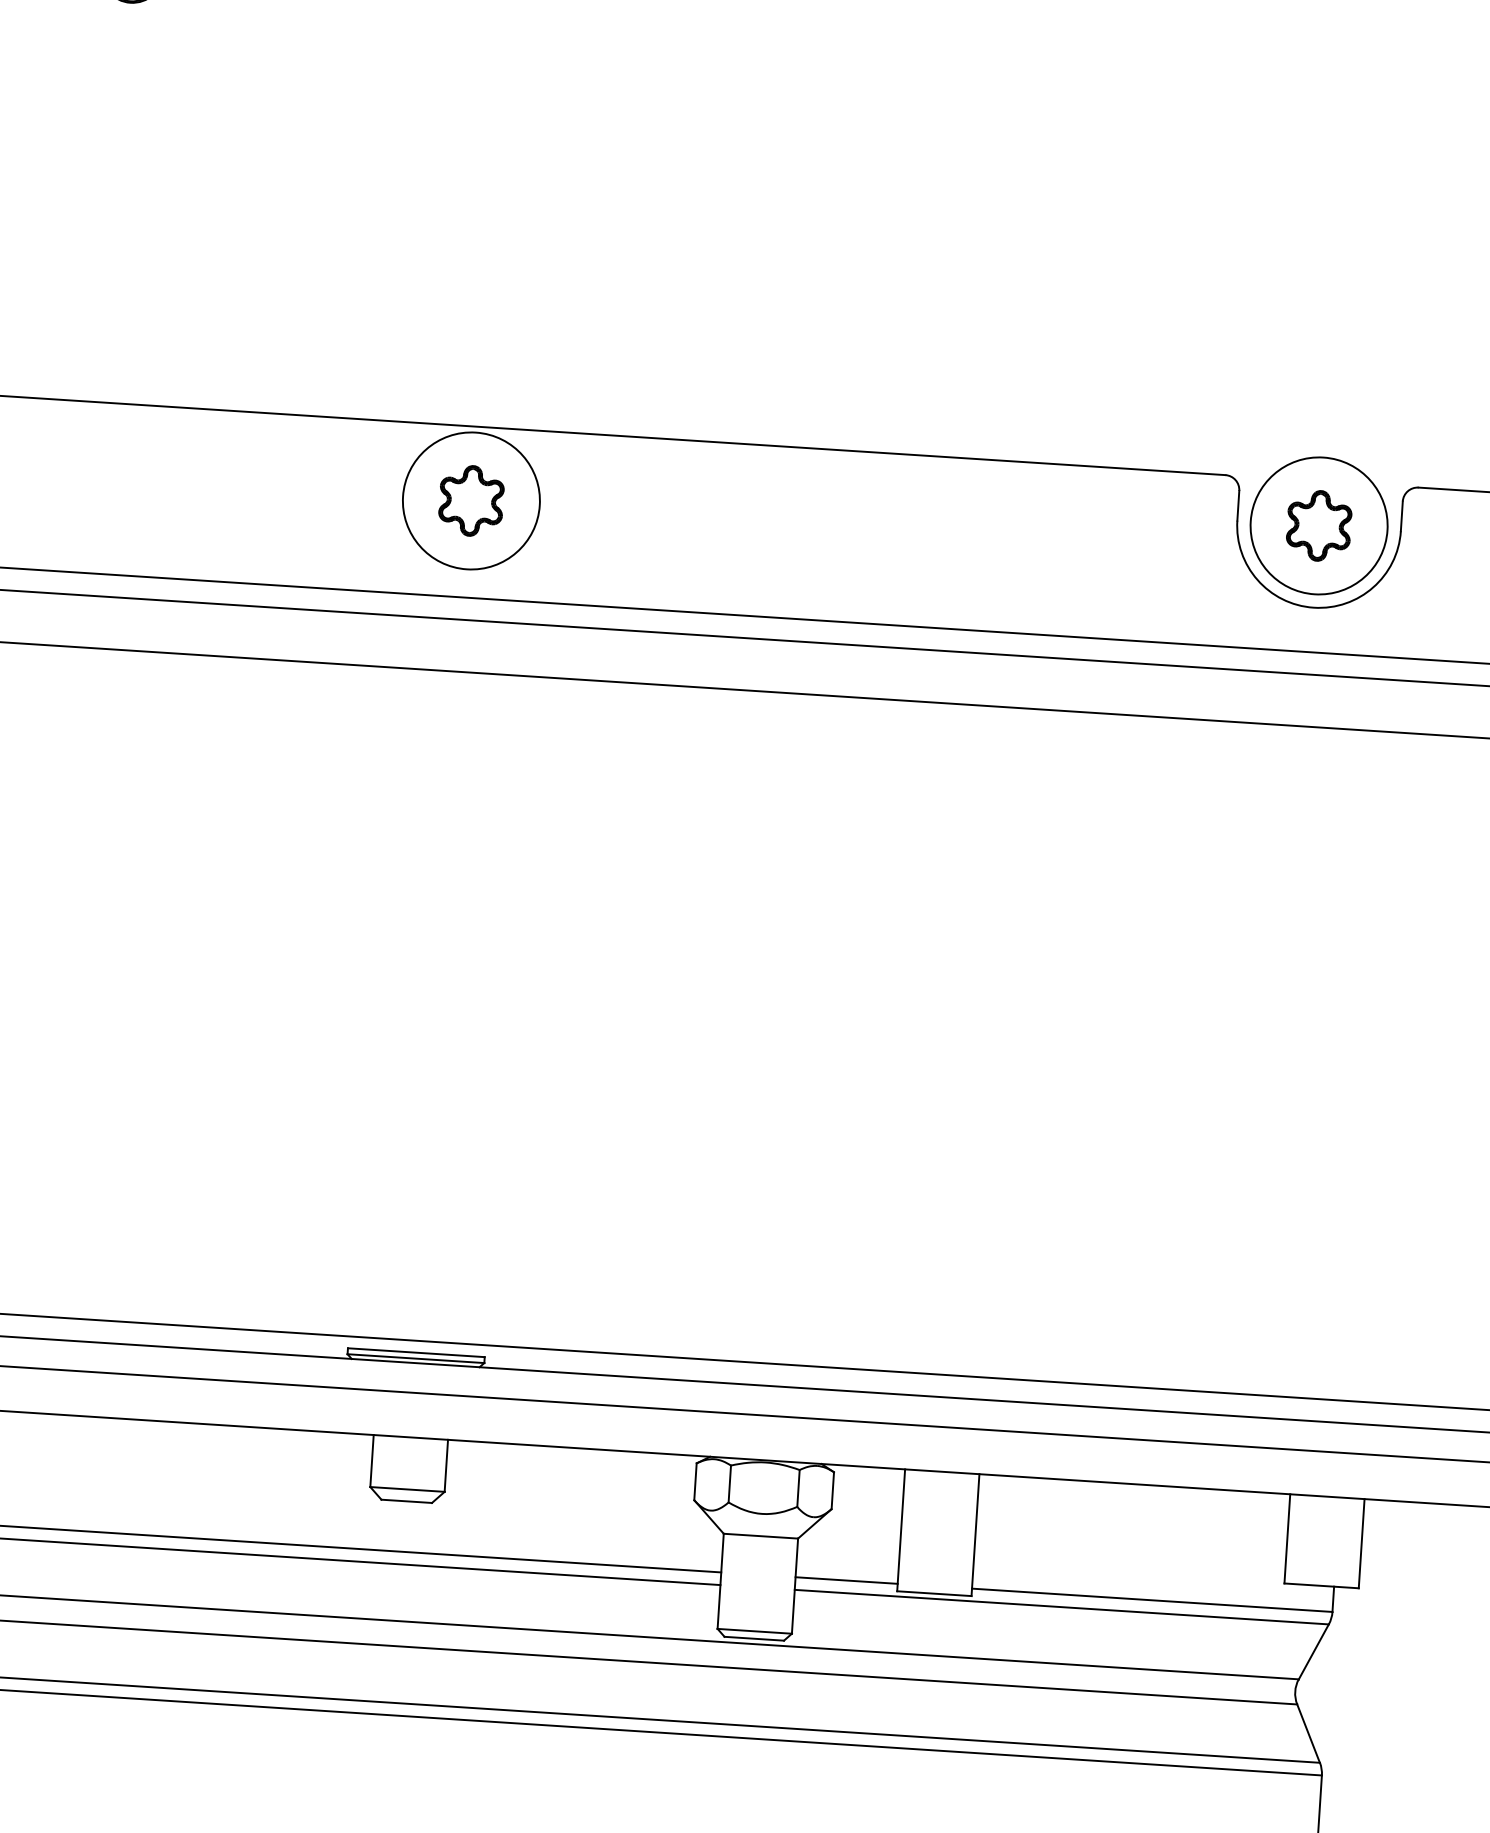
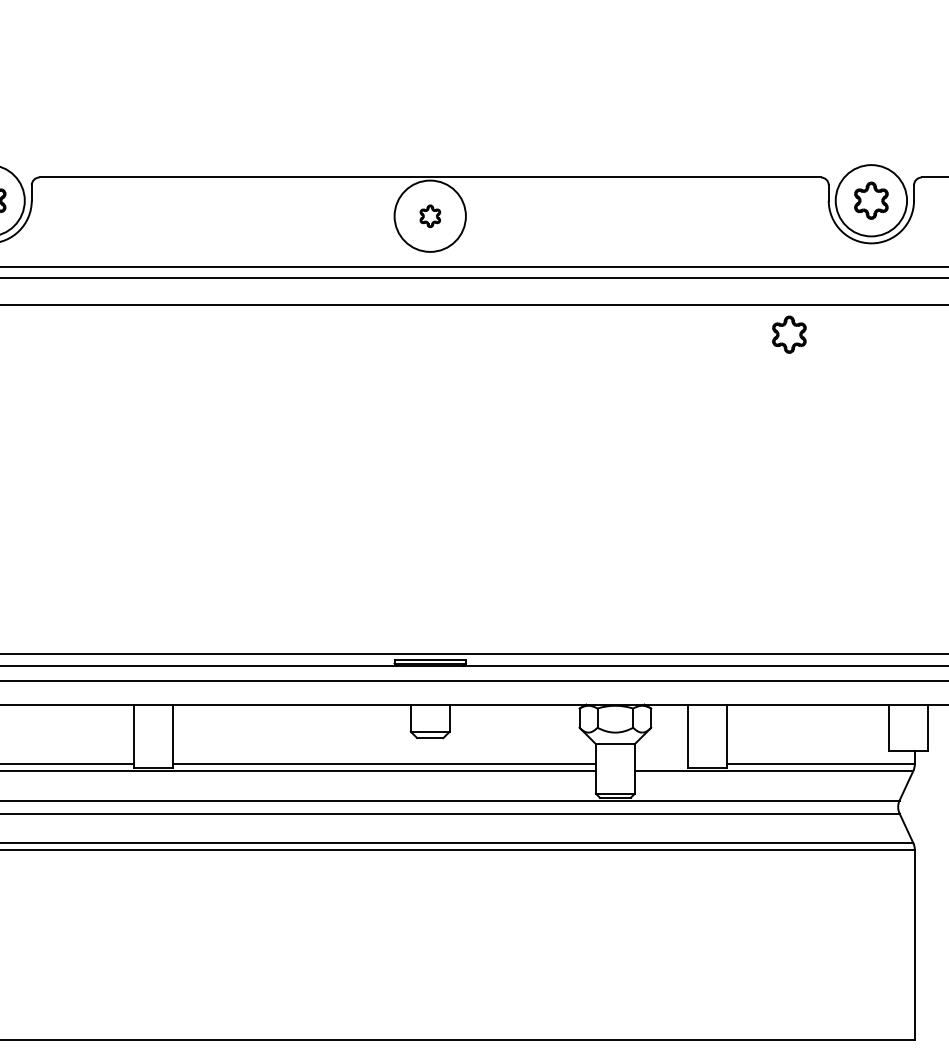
part: (471, 501) -> (430, 216), size x0.6
part: (1145, 772) -> (789, 334), added
line: (846, 1580) -> (661, 764), removed

